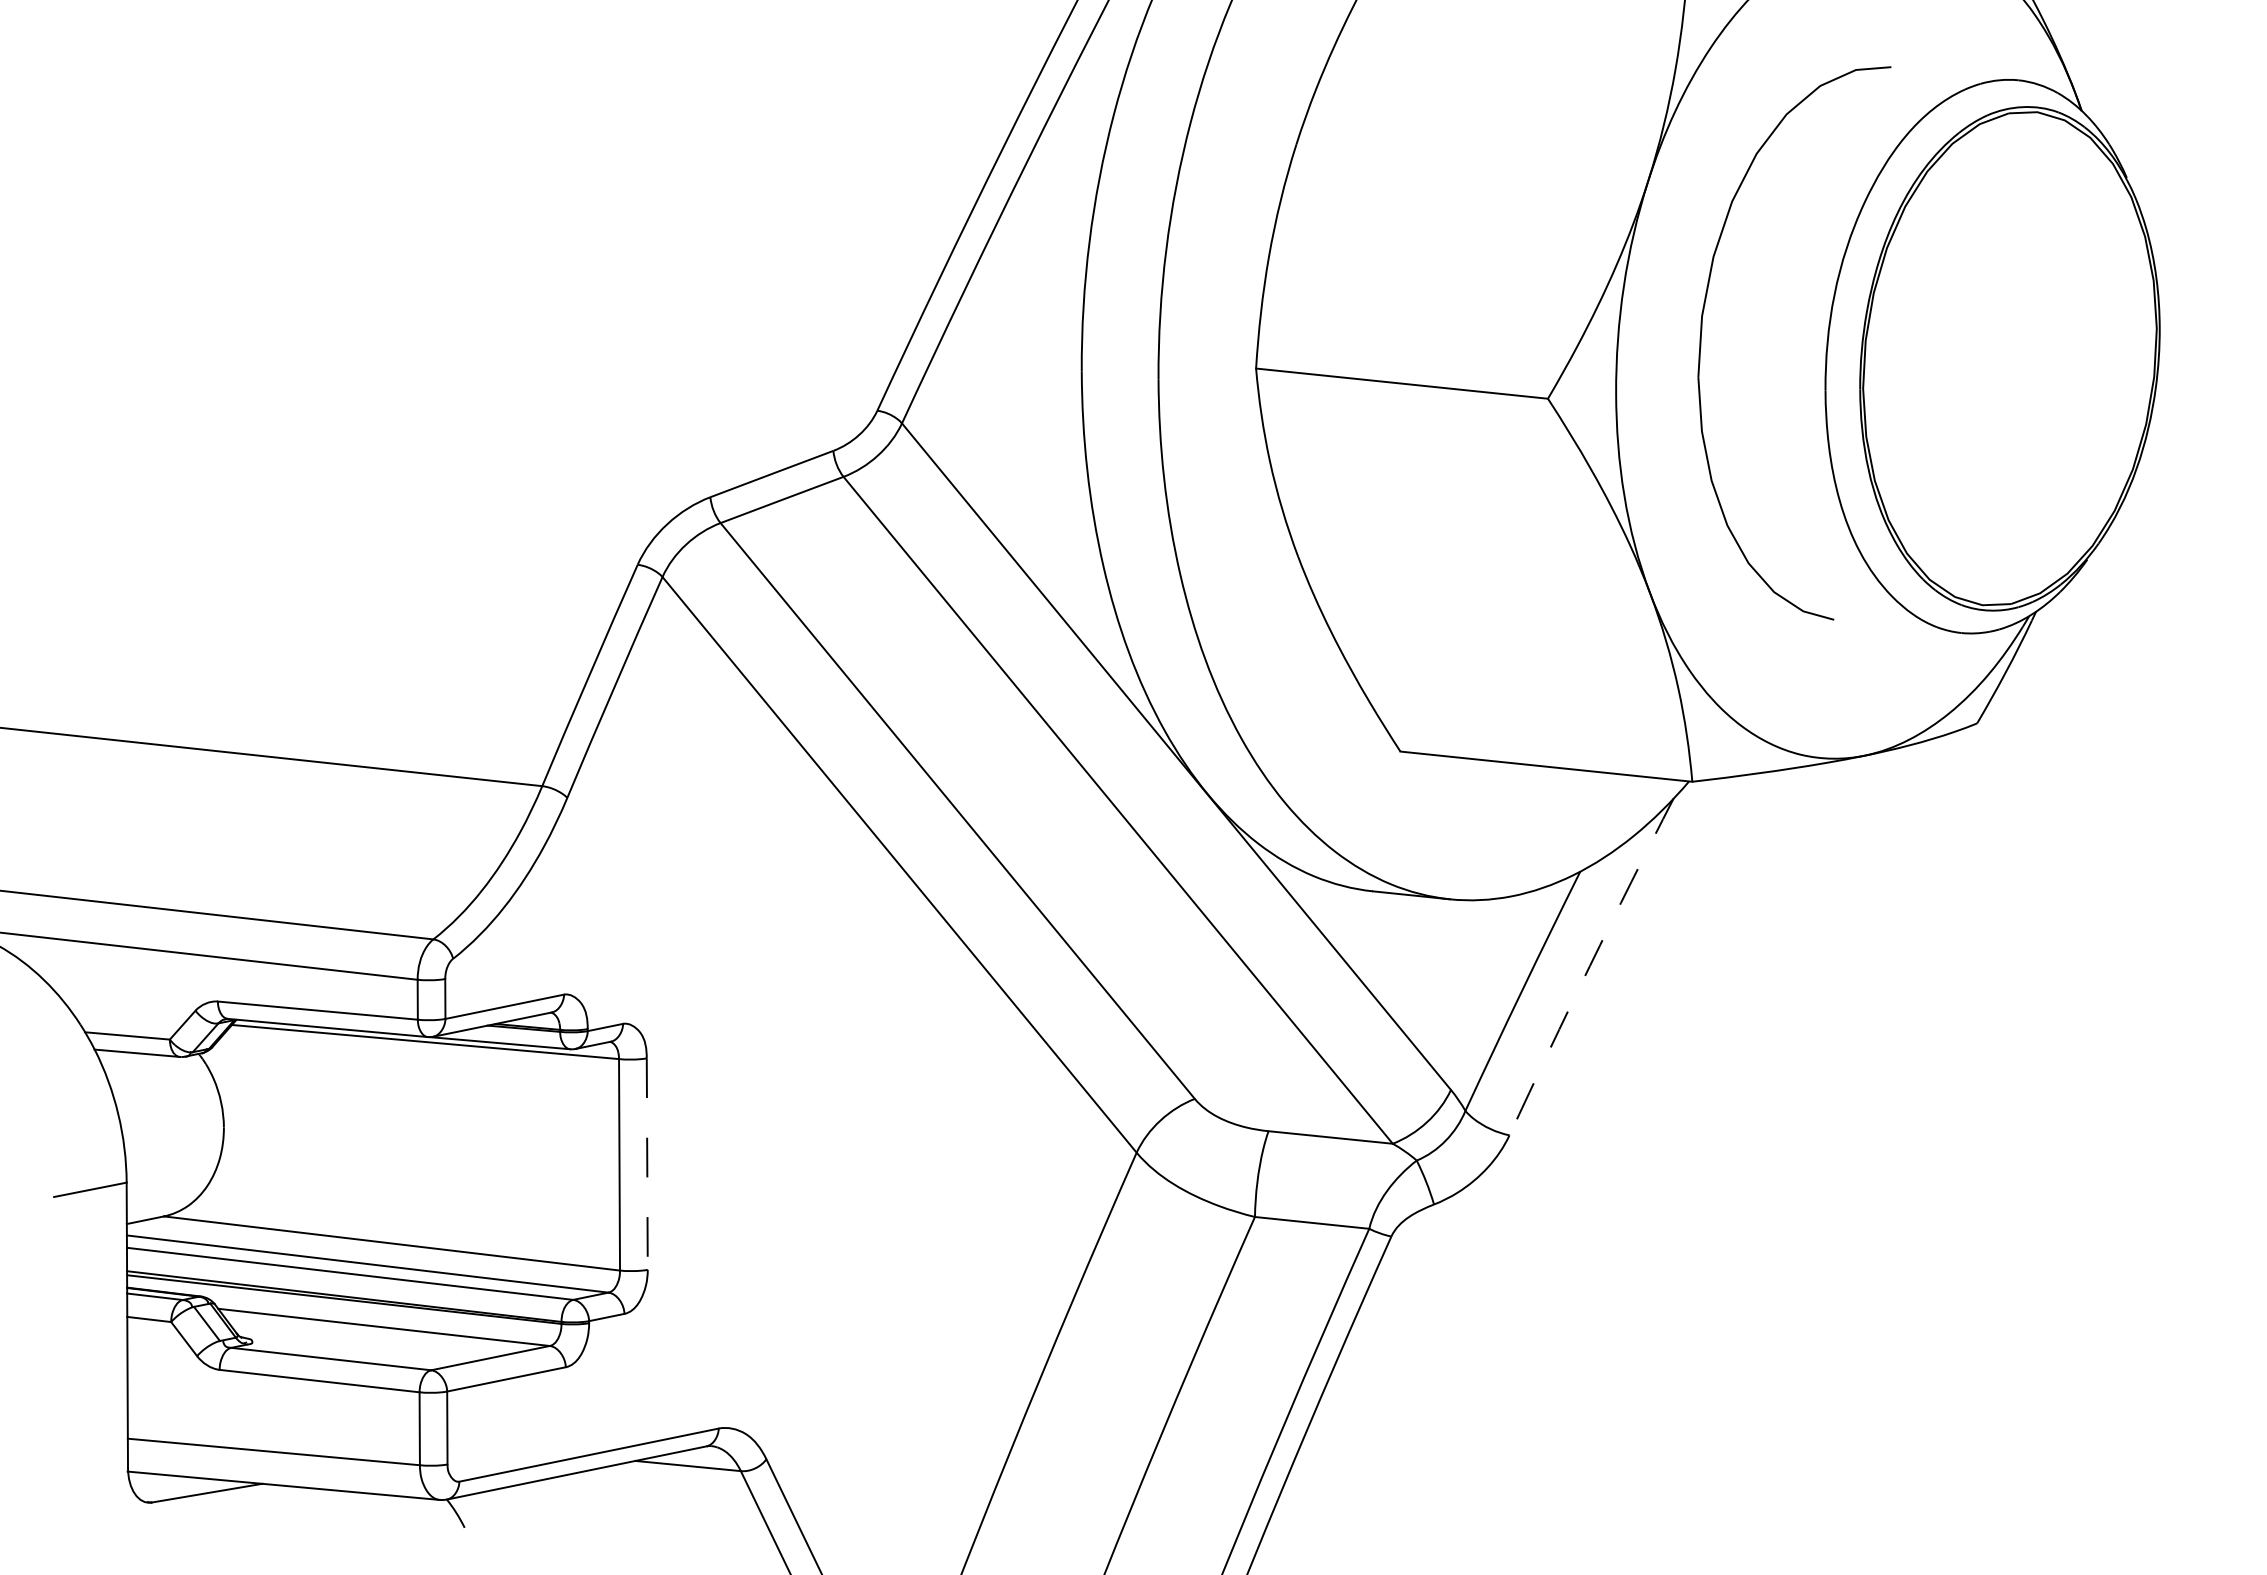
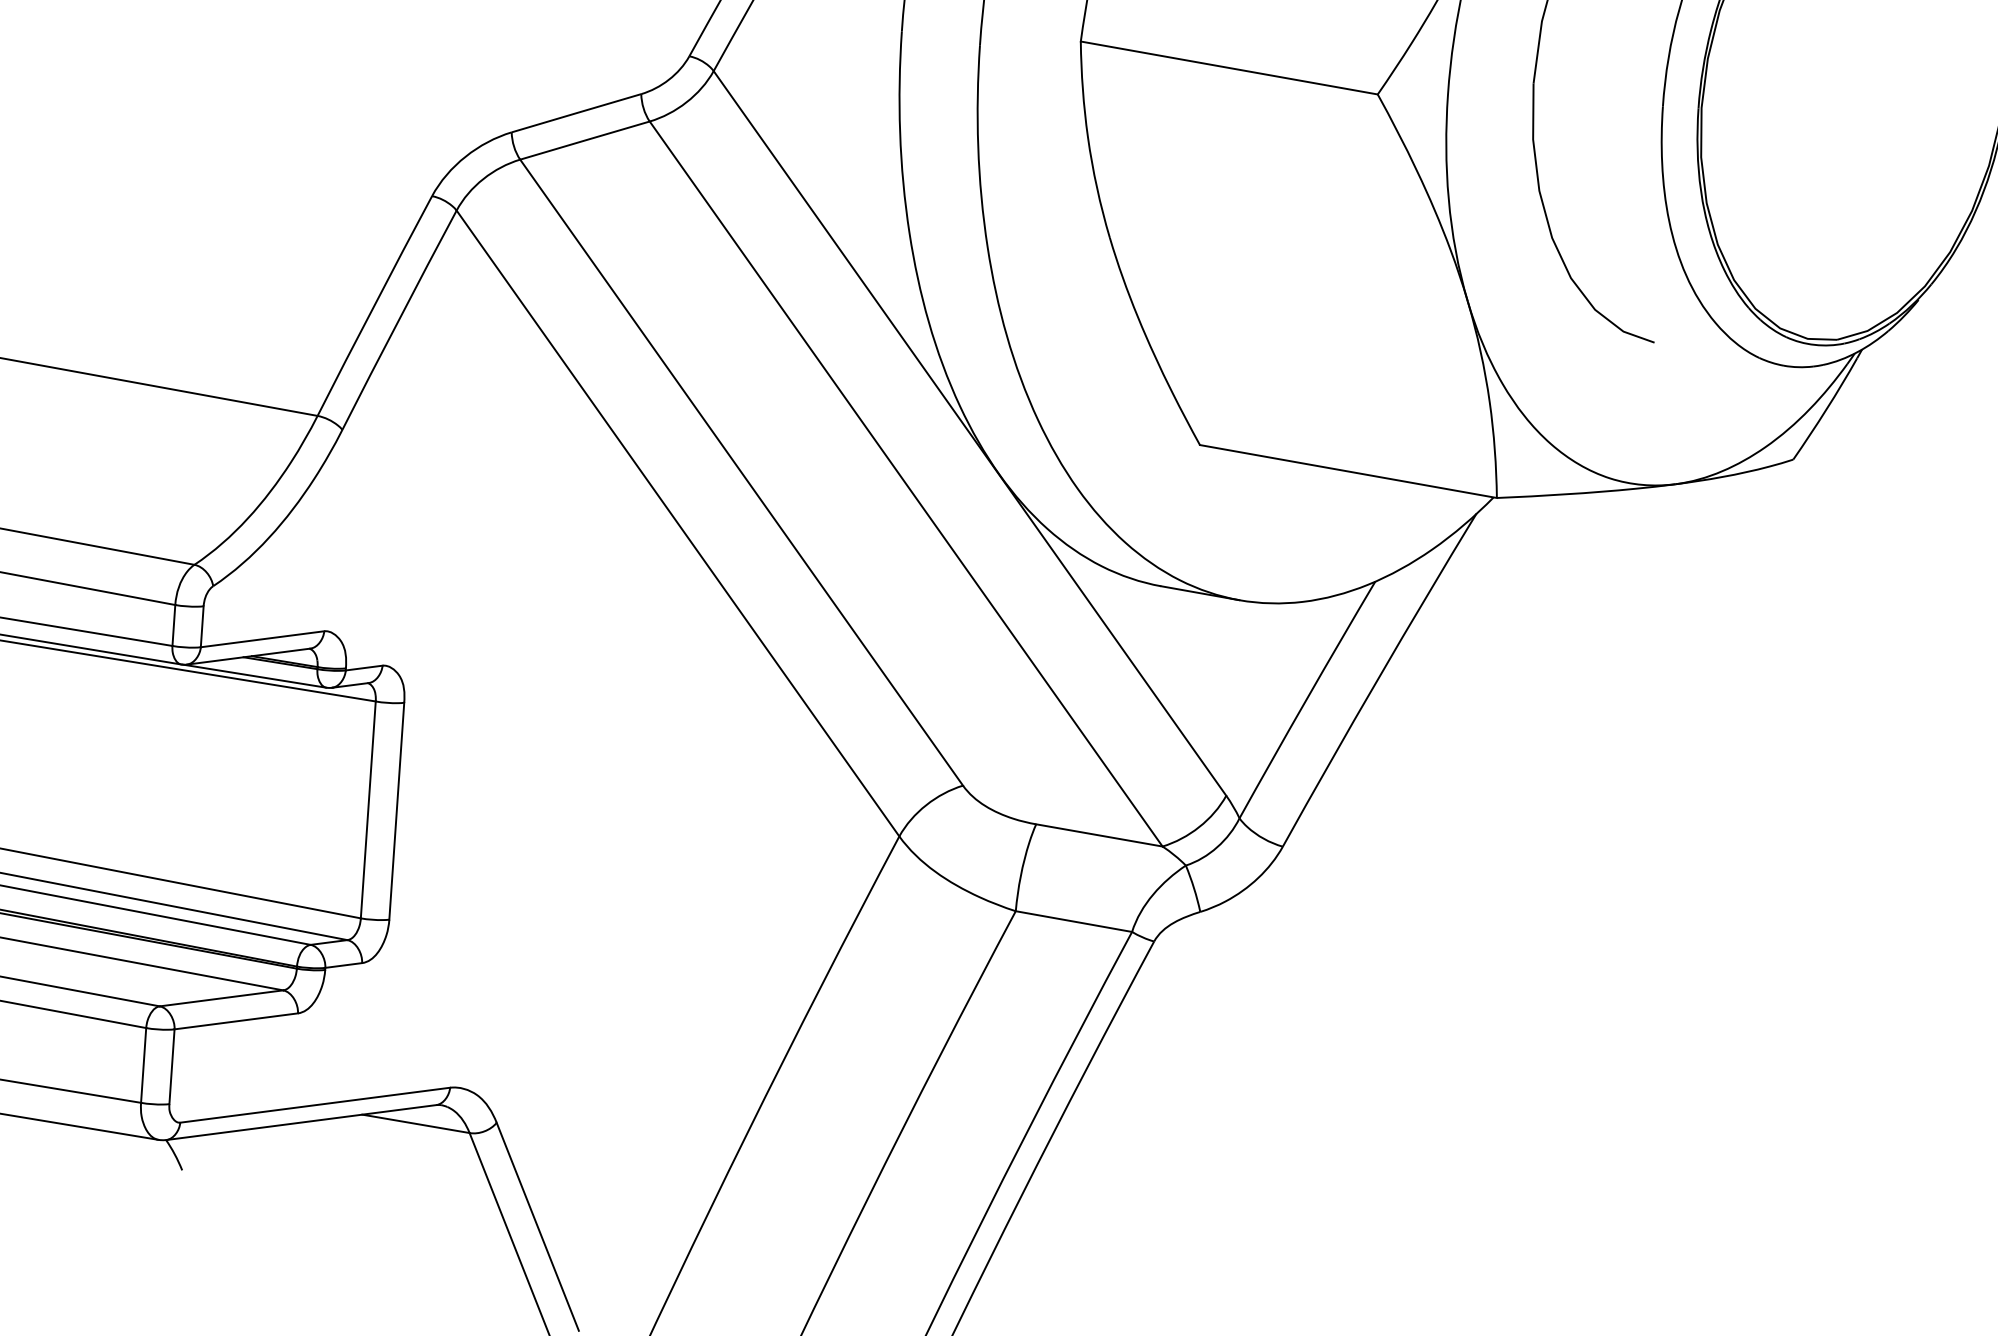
arc: (1589, 966) -> (1377, 679), dashed -> solid
line: (647, 1164) -> (396, 811), dashed -> solid

